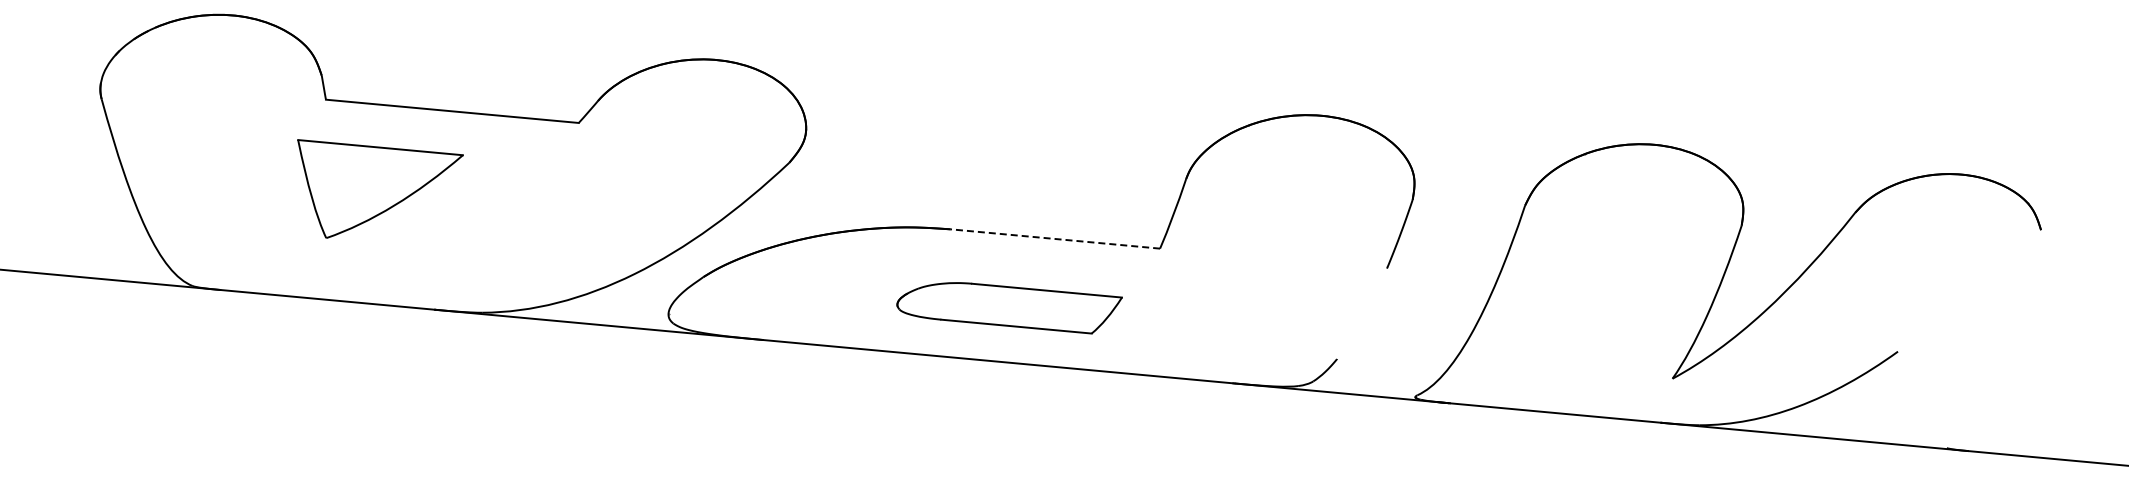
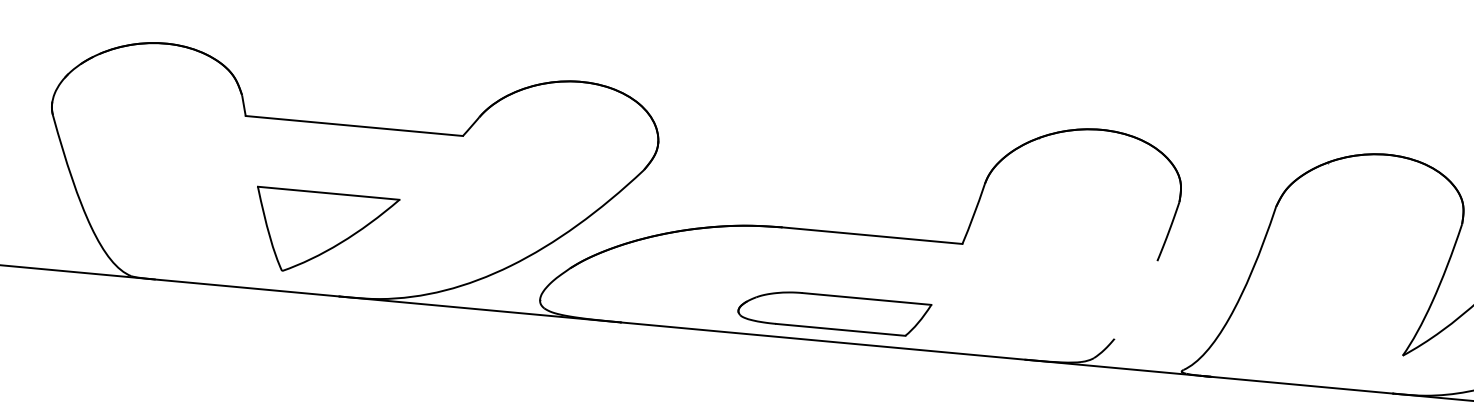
part: (380, 188) -> (328, 228), moved
line: (1054, 238) -> (871, 235), dashed -> solid
part: (1009, 308) -> (834, 314), moved

